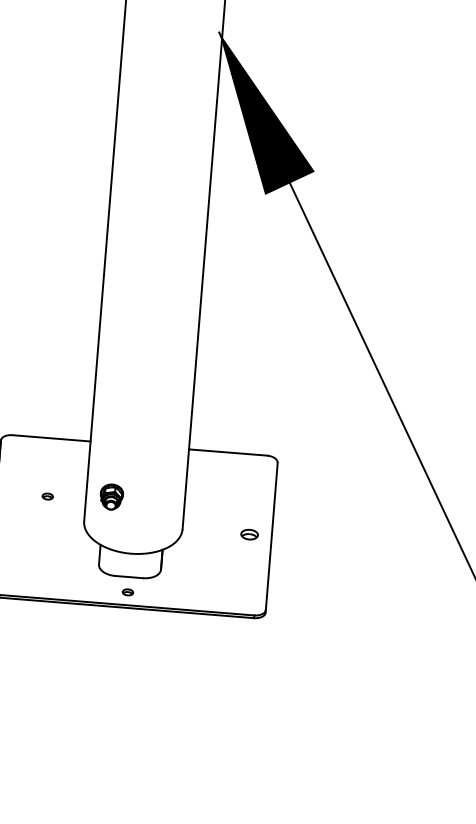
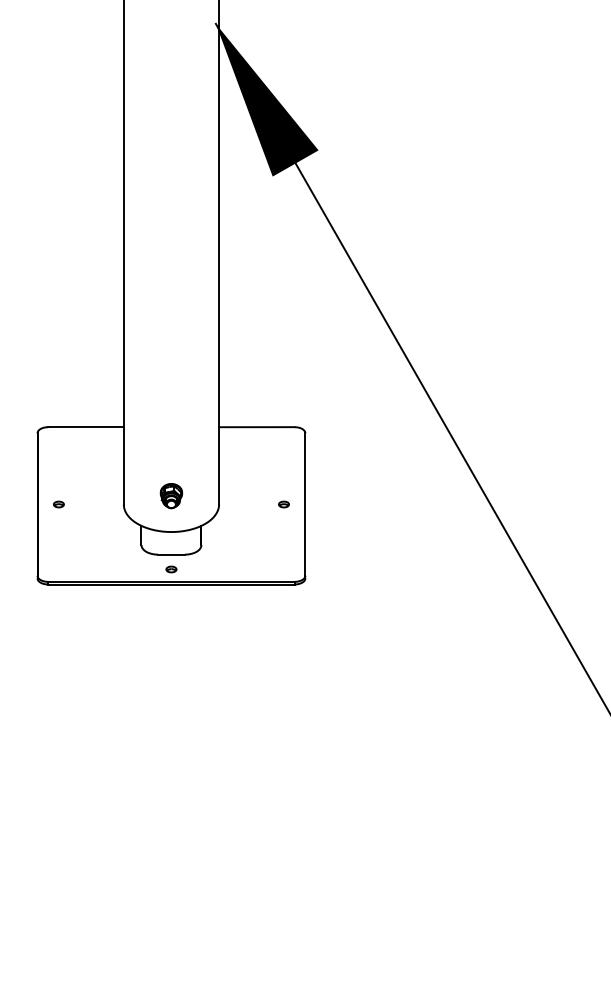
part: (47, 496) -> (58, 504), moved
part: (110, 497) -> (170, 496), moved
part: (249, 534) -> (283, 504), size x0.62

